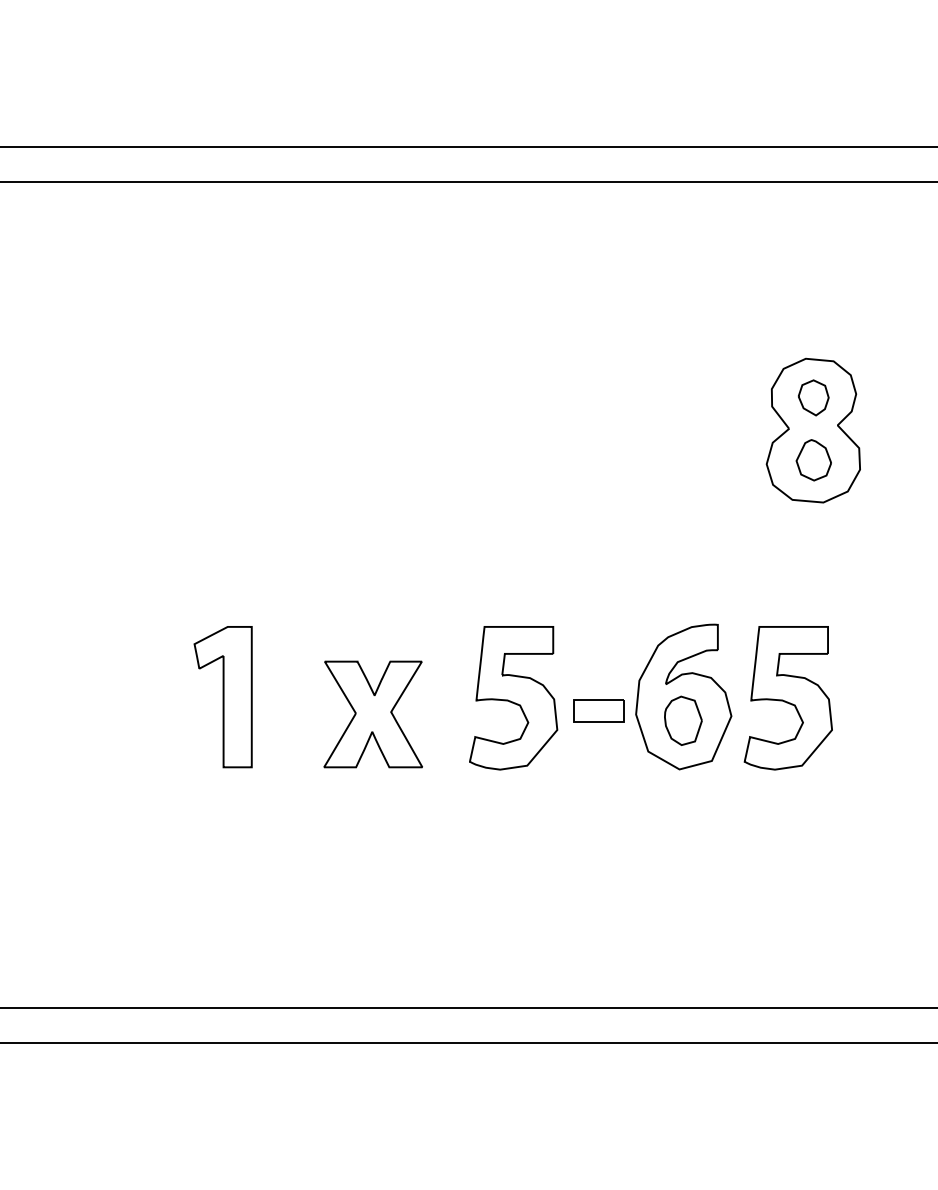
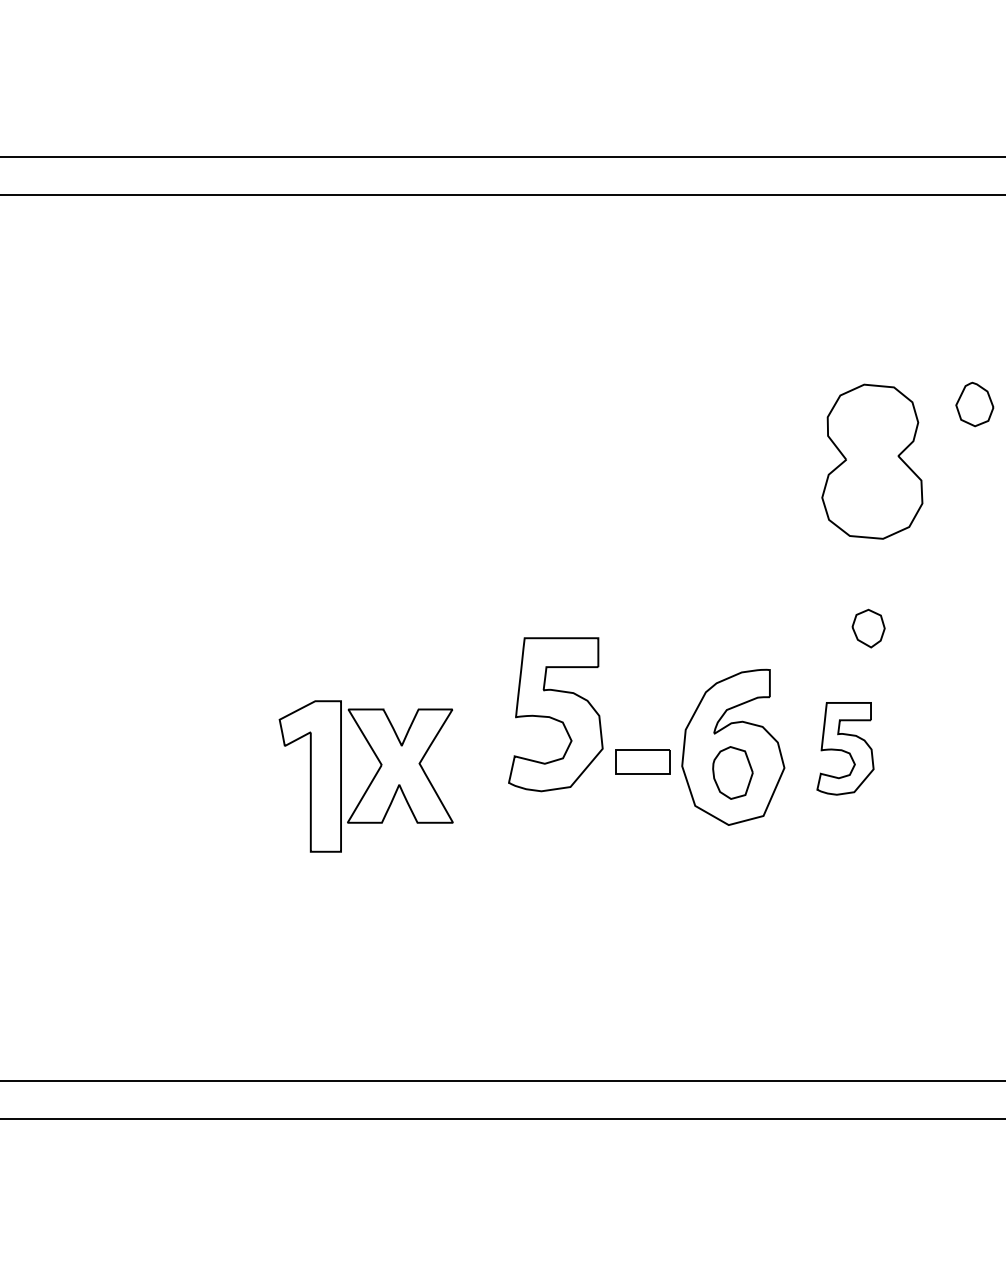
part: (813, 397) -> (868, 628), moved
part: (813, 460) -> (974, 404), moved
part: (222, 697) -> (309, 776), moved
part: (513, 698) -> (555, 714), moved
part: (788, 698) -> (845, 748), size x0.6

